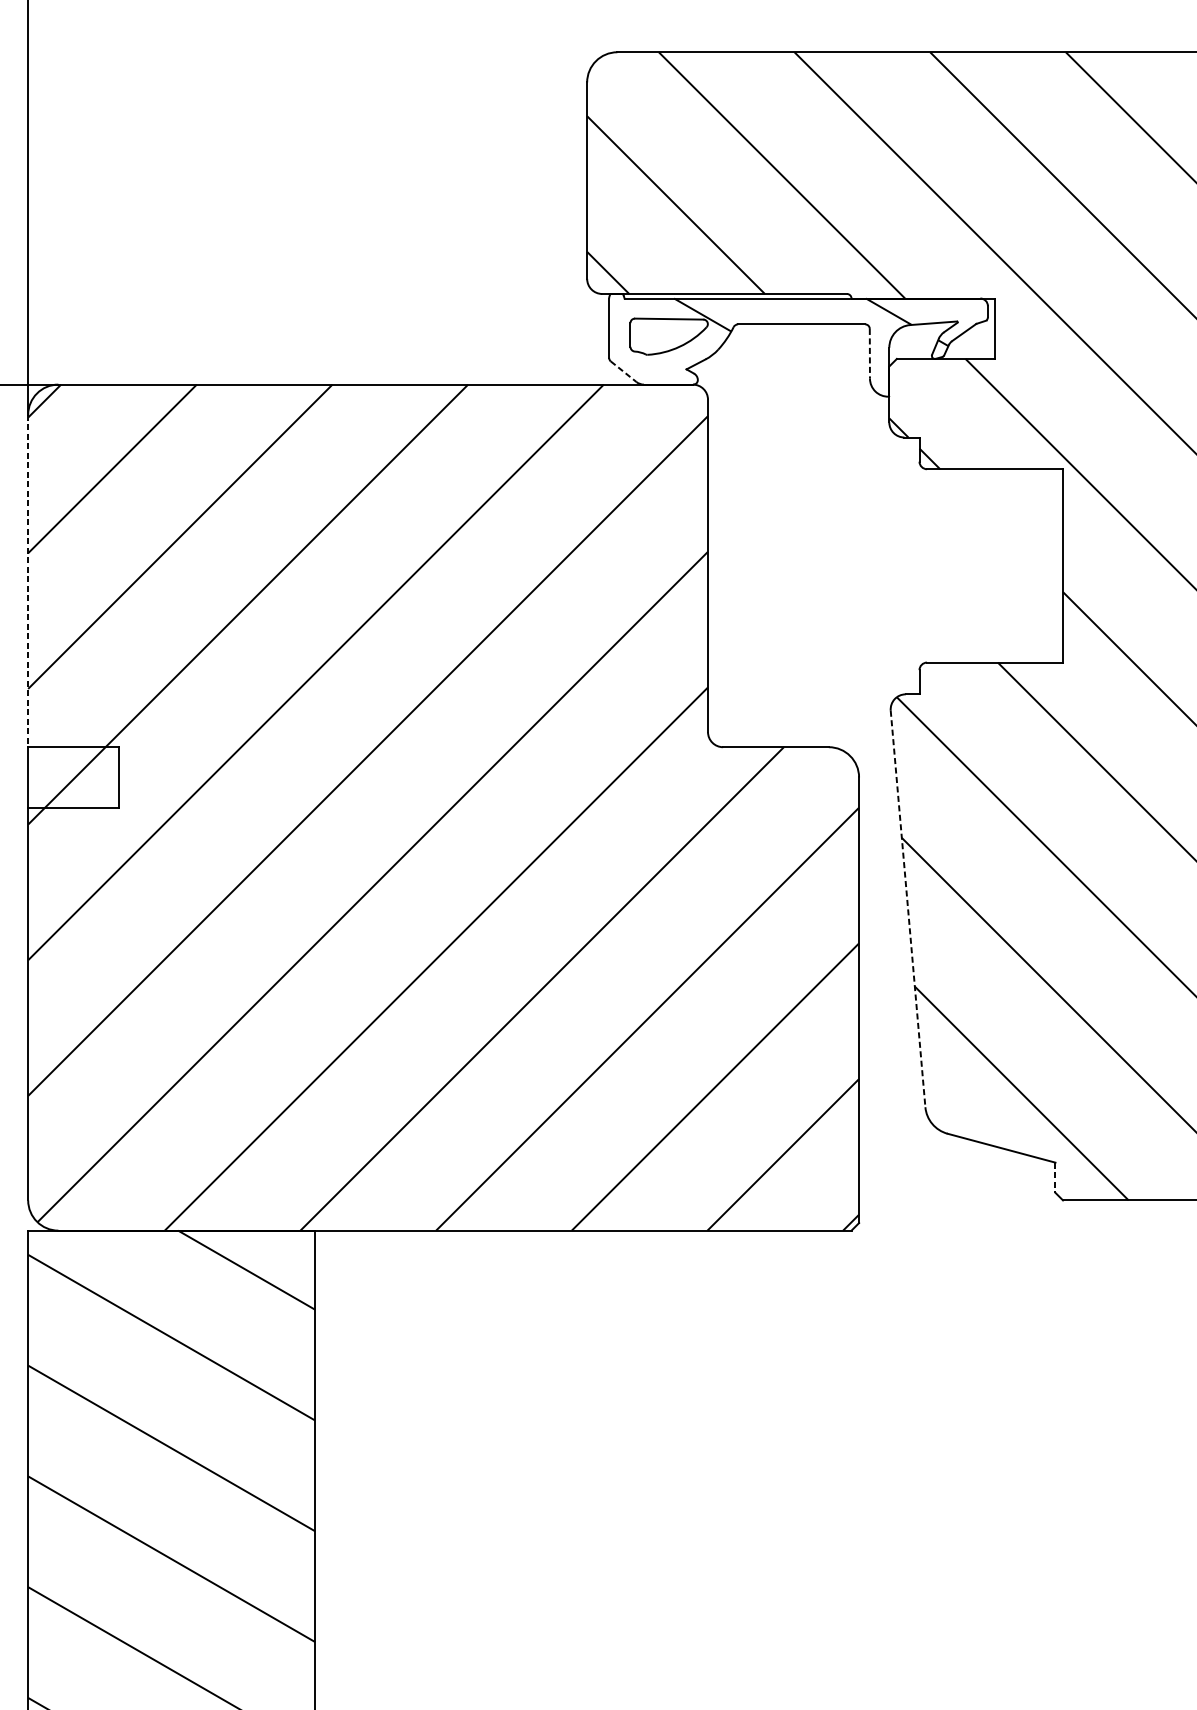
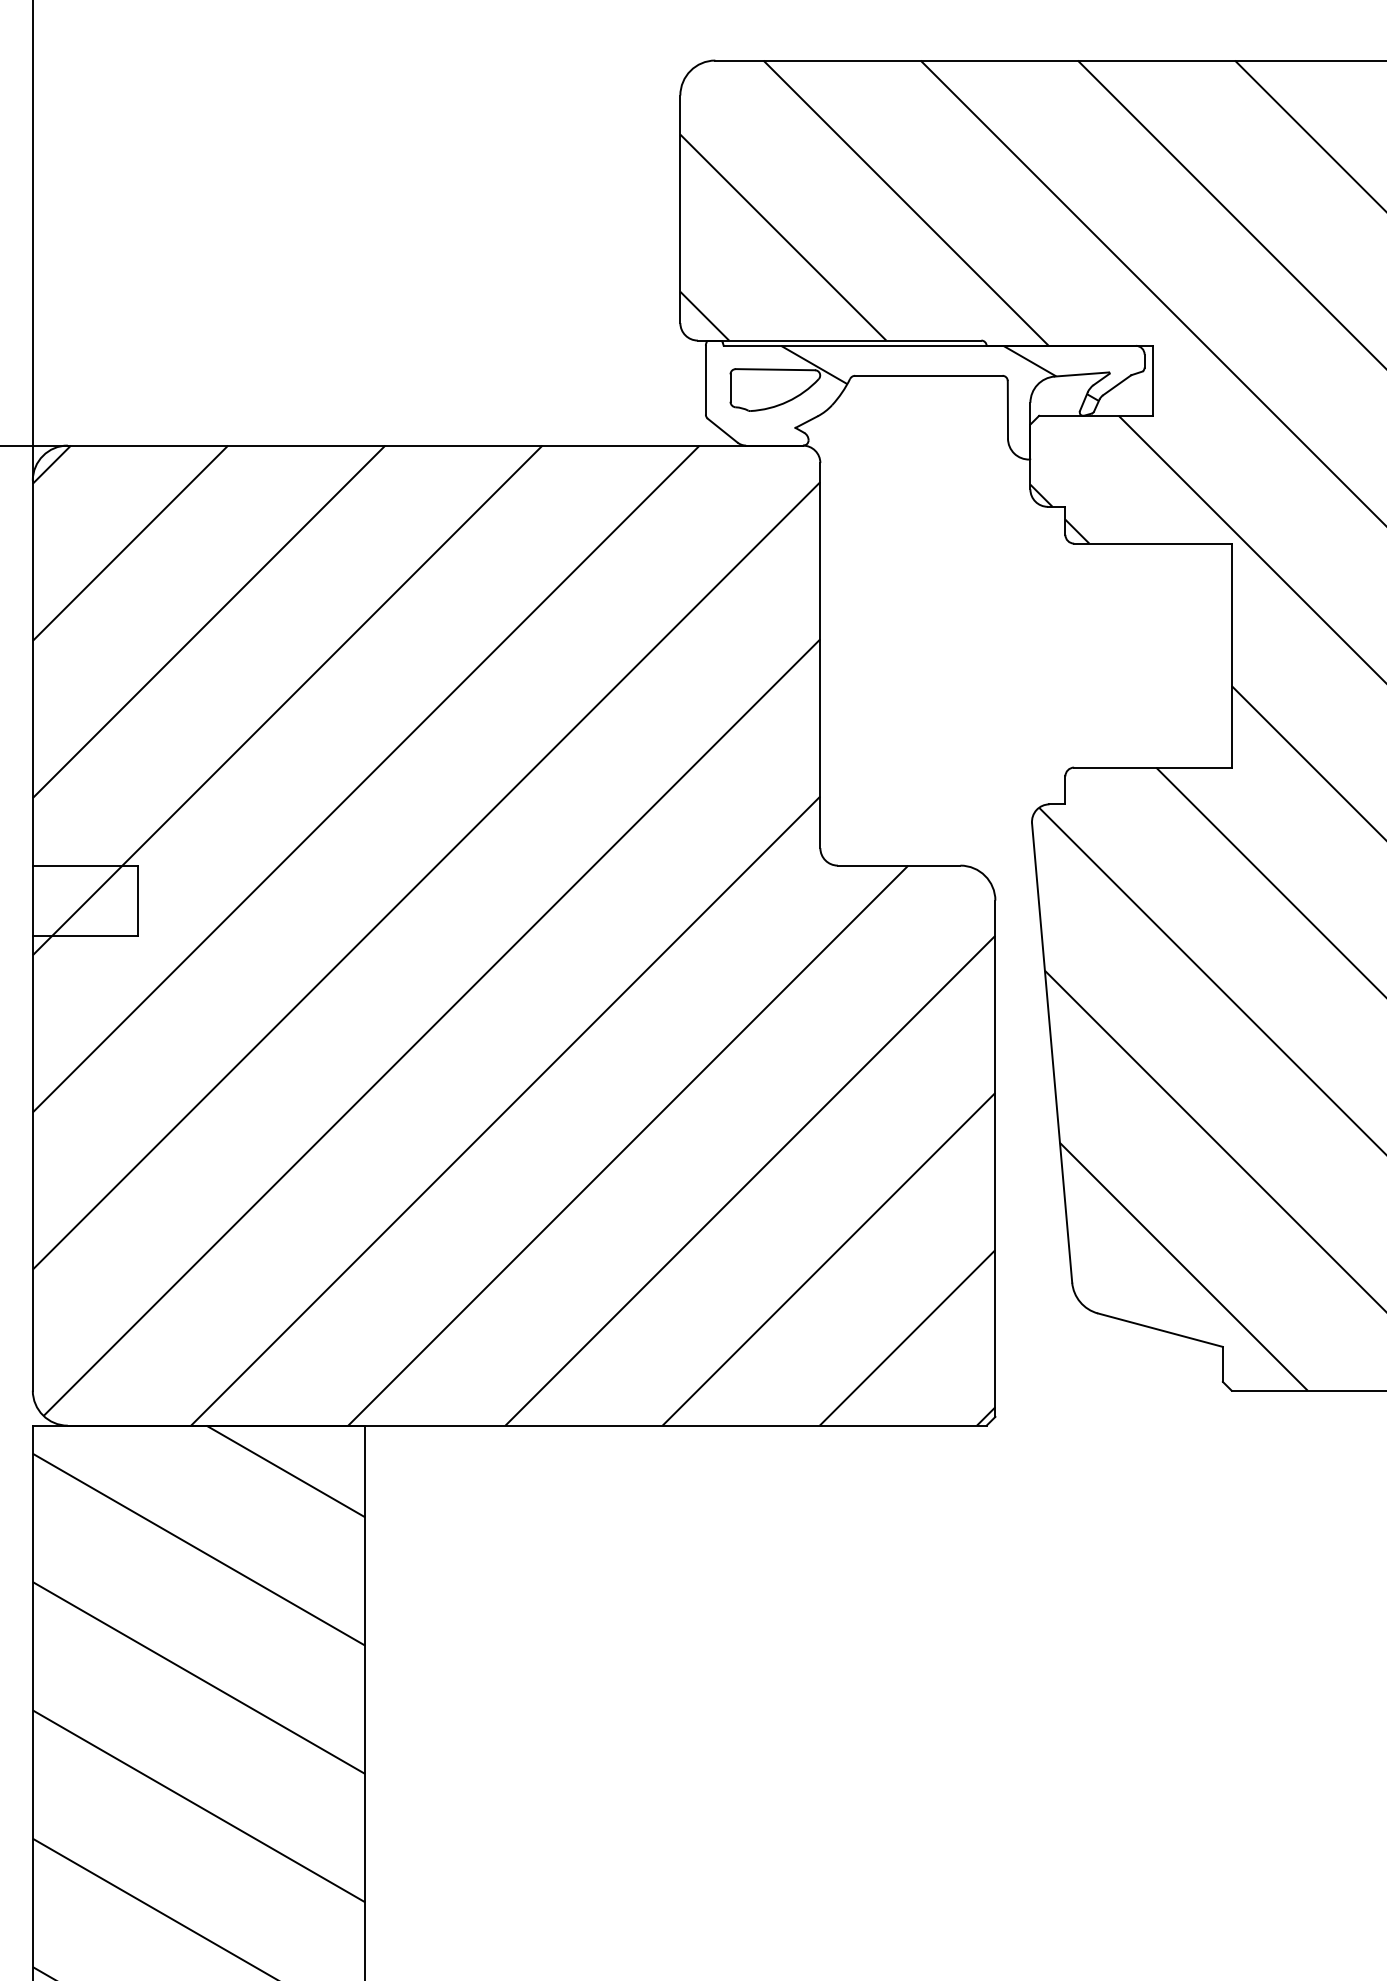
line: (869, 353) -> (1007, 409), dashed -> solid
line: (624, 371) -> (723, 430), dashed -> solid
line: (27, 581) -> (32, 673), dashed -> solid
line: (908, 909) -> (1052, 1053), dashed -> solid
line: (1055, 1177) -> (1222, 1364), dashed -> solid

